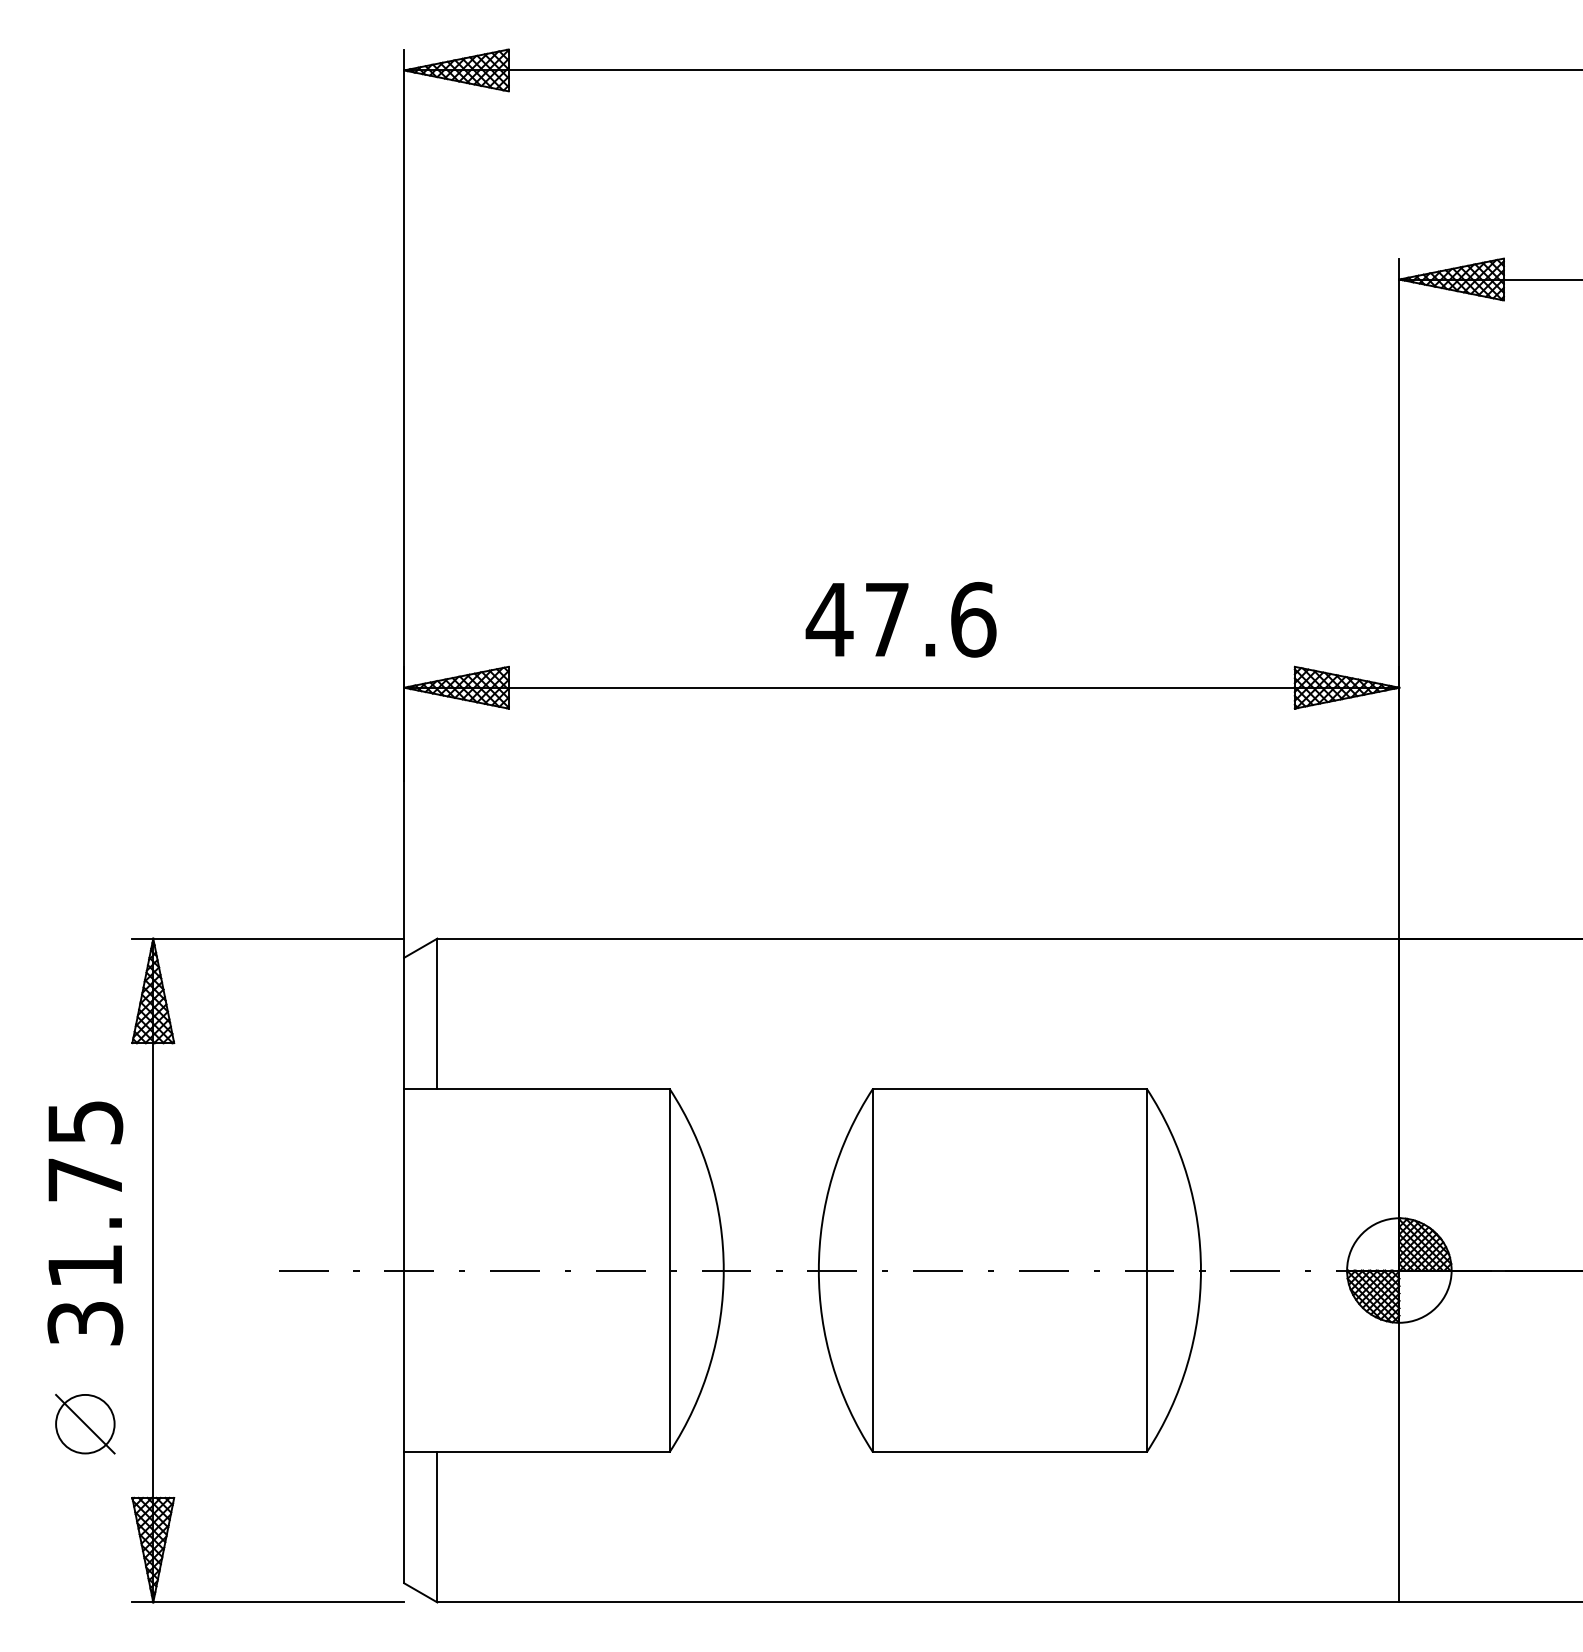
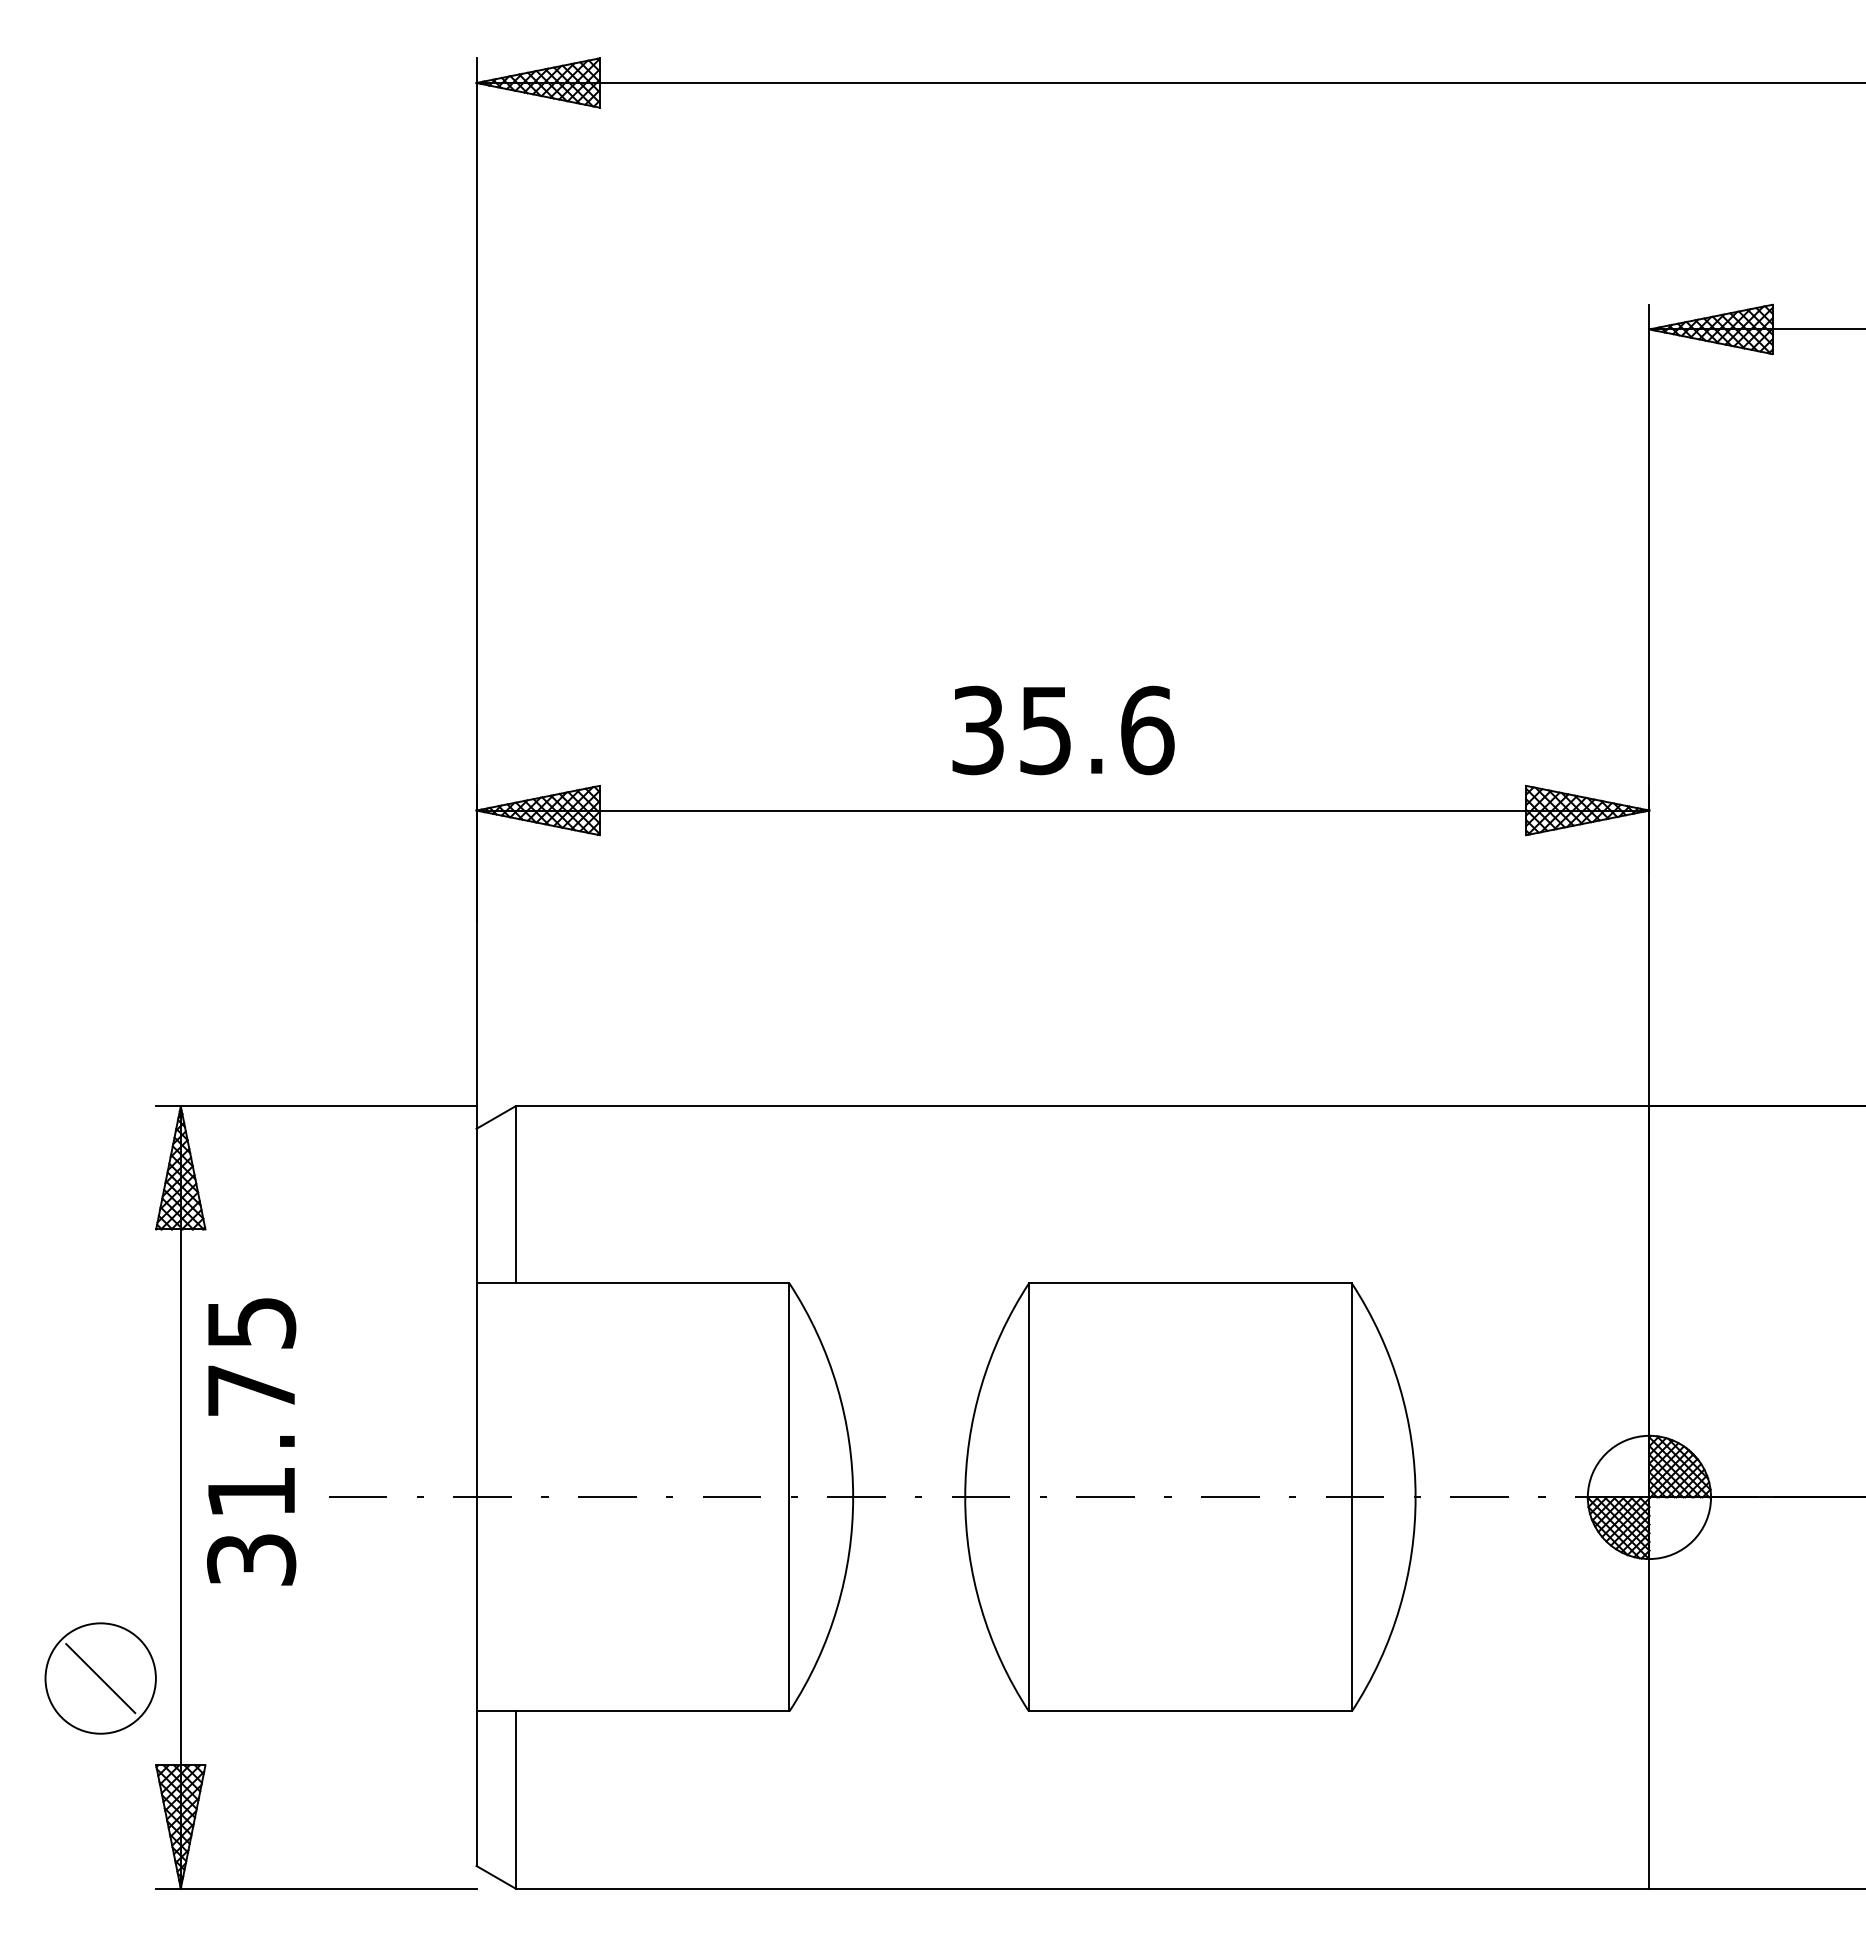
text: (856, 619) -> (1009, 730), 47.6 -> 35.6
text: (85, 1223) -> (251, 1441), moved
circle: (85, 1423) -> (100, 1677), size x1.6

